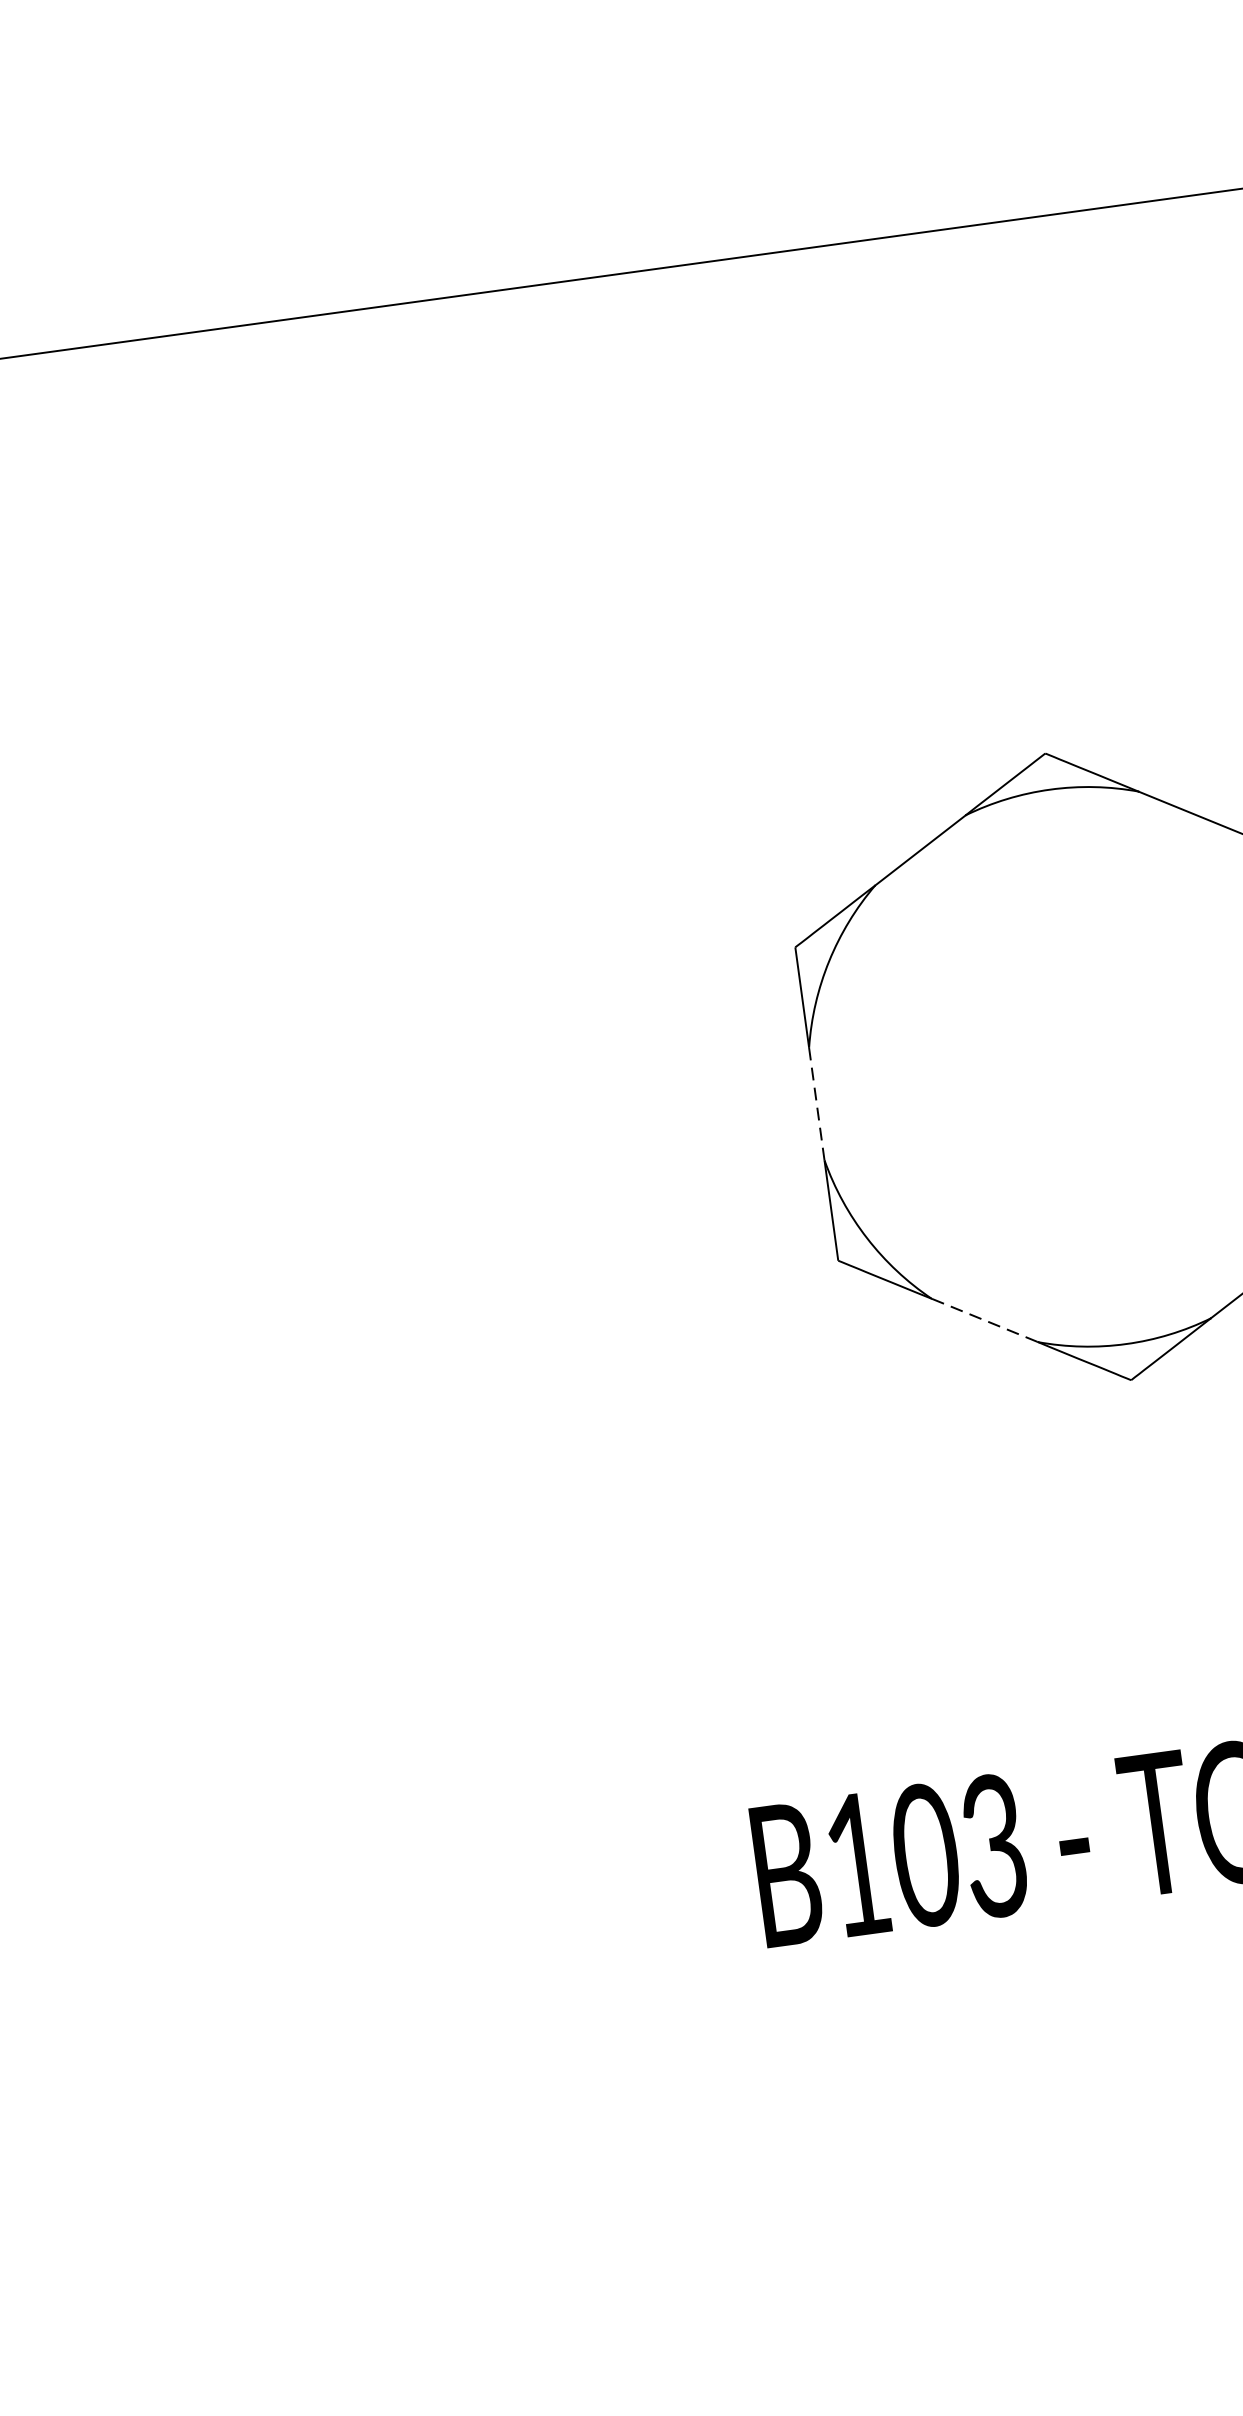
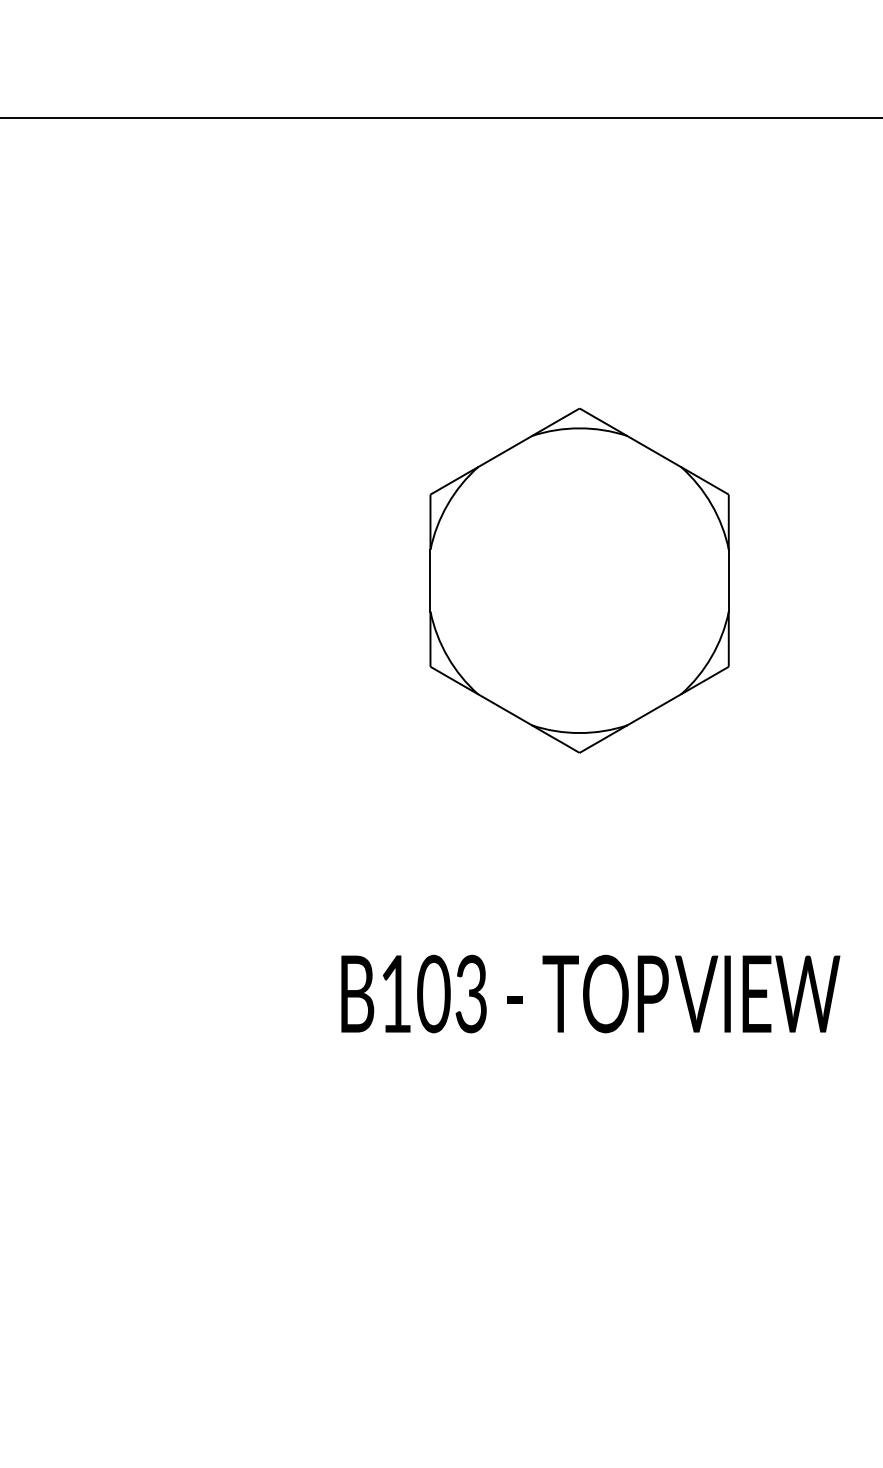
line: (816, 1103) -> (430, 580), dashed -> solid
line: (985, 1319) -> (505, 709), dashed -> solid

